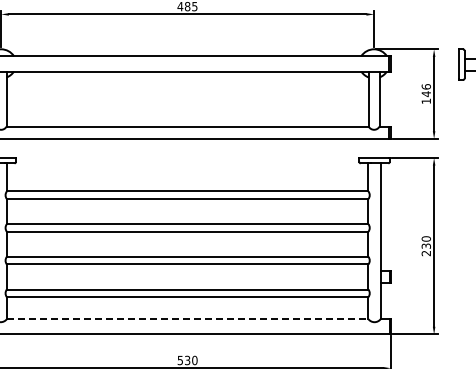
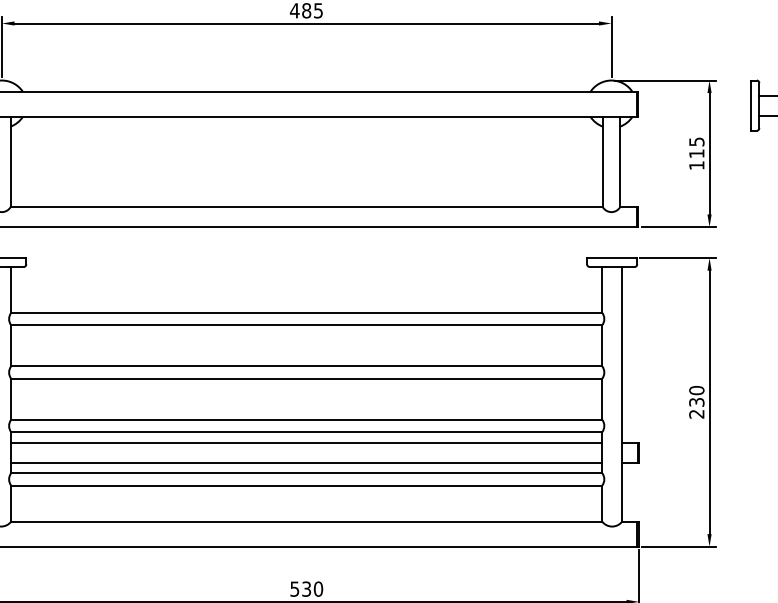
text: (425, 90) -> (695, 147), 146 -> 115
line: (187, 270) -> (306, 442), added
line: (187, 283) -> (306, 463), added
line: (187, 319) -> (306, 522), dashed -> solid

